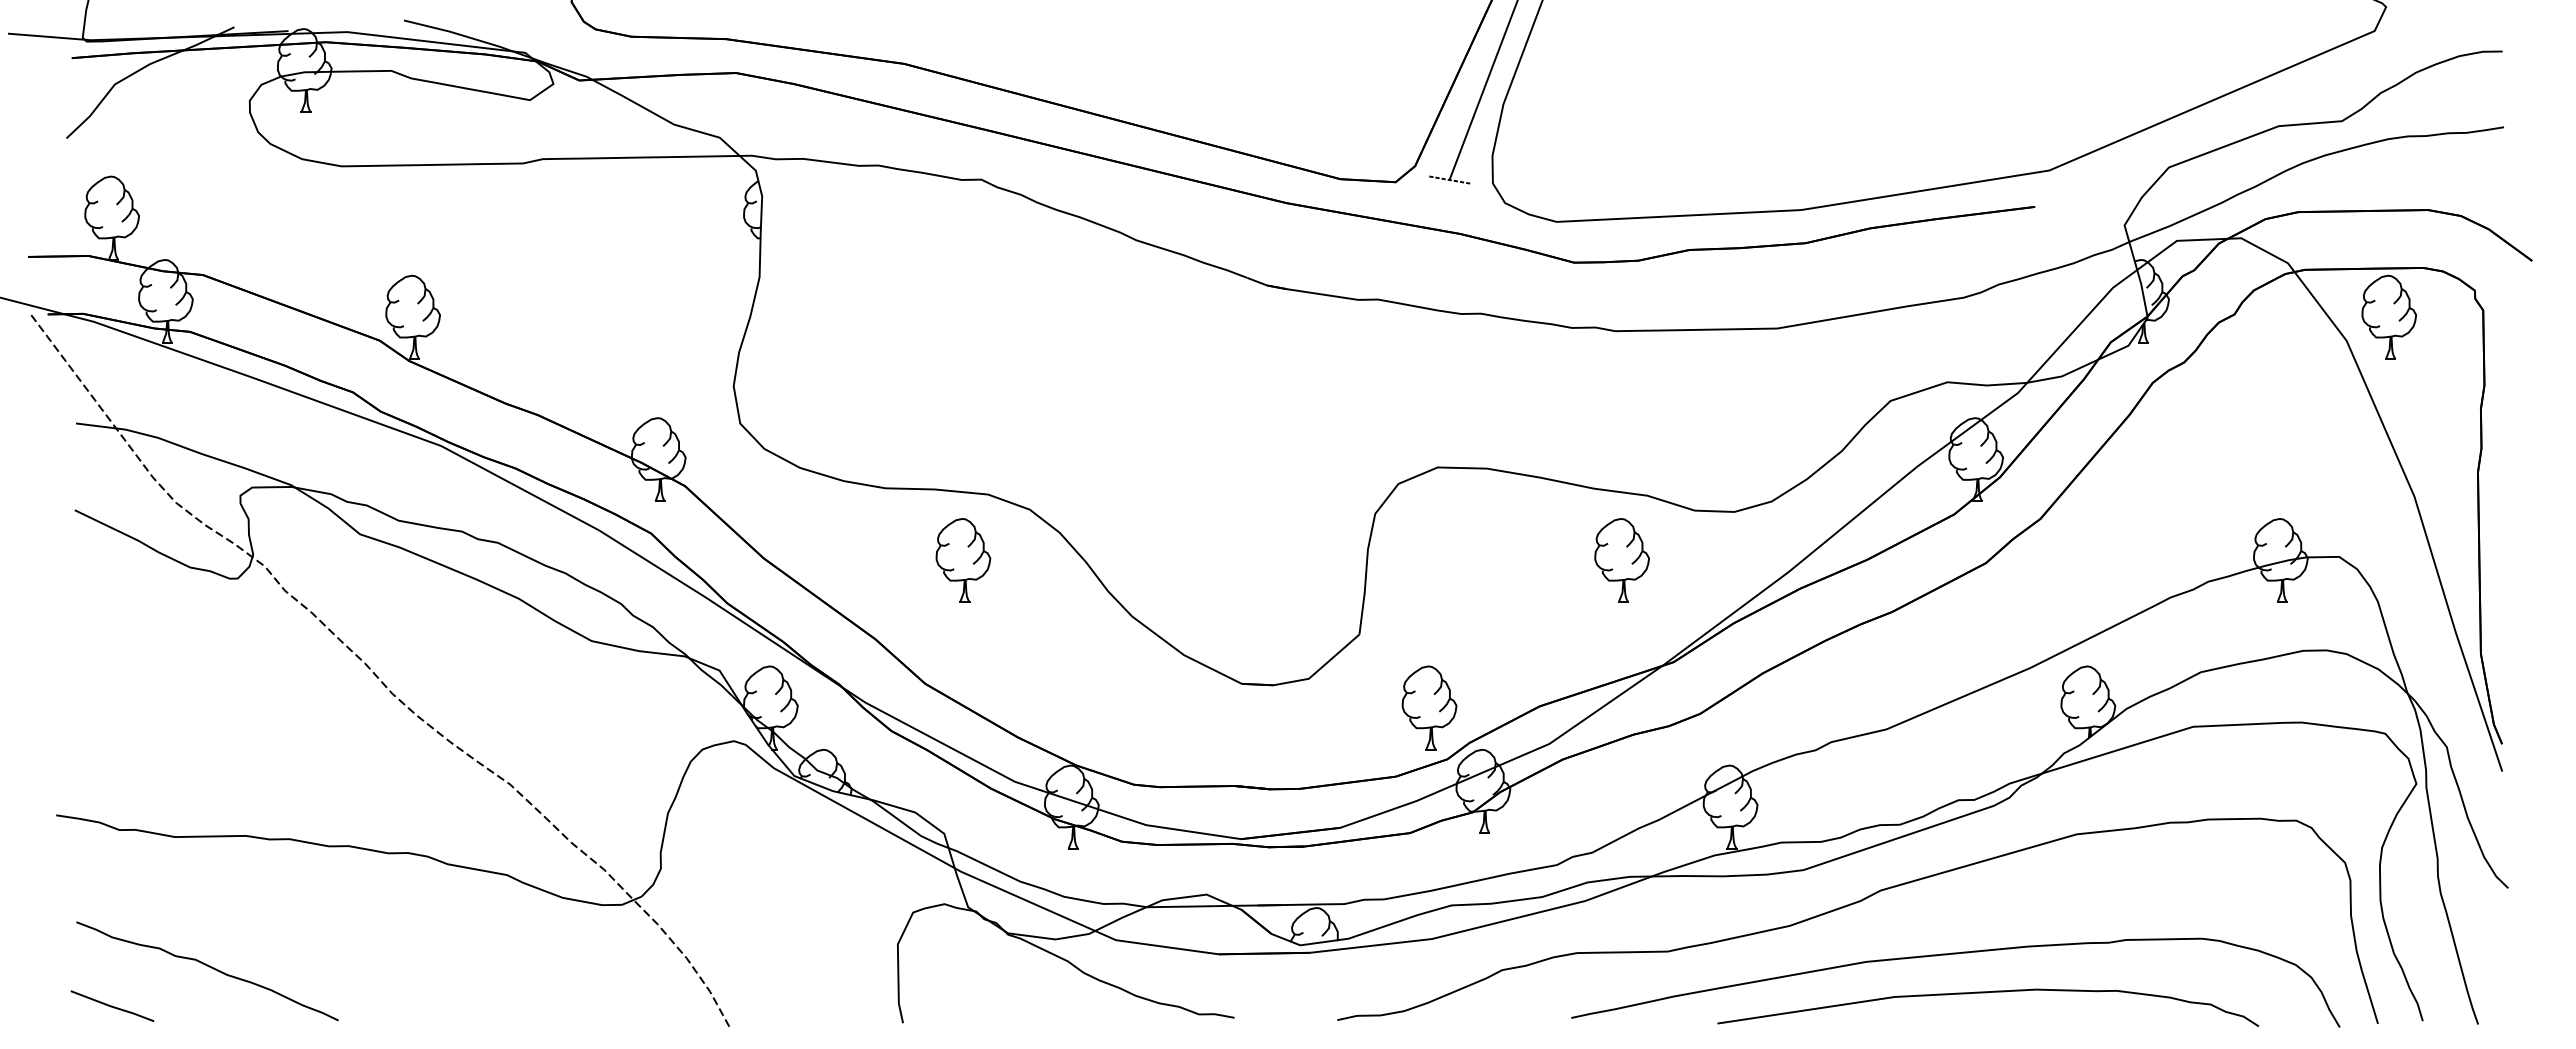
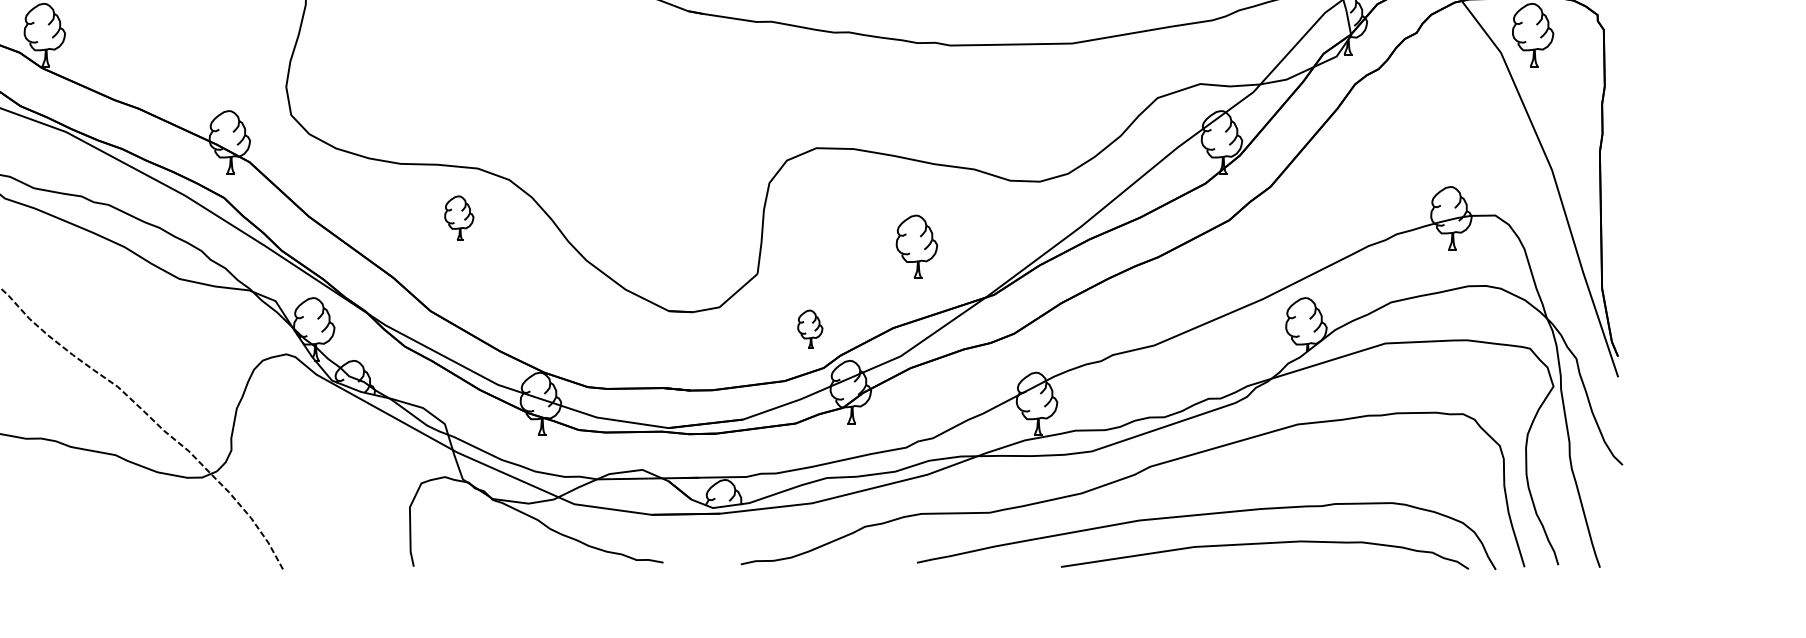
part: (963, 560) -> (459, 218), size x0.7
part: (1621, 560) -> (916, 246), moved
part: (1429, 707) -> (810, 328), size x0.6
curve: (1986, 993) -> (1263, 544), moved

